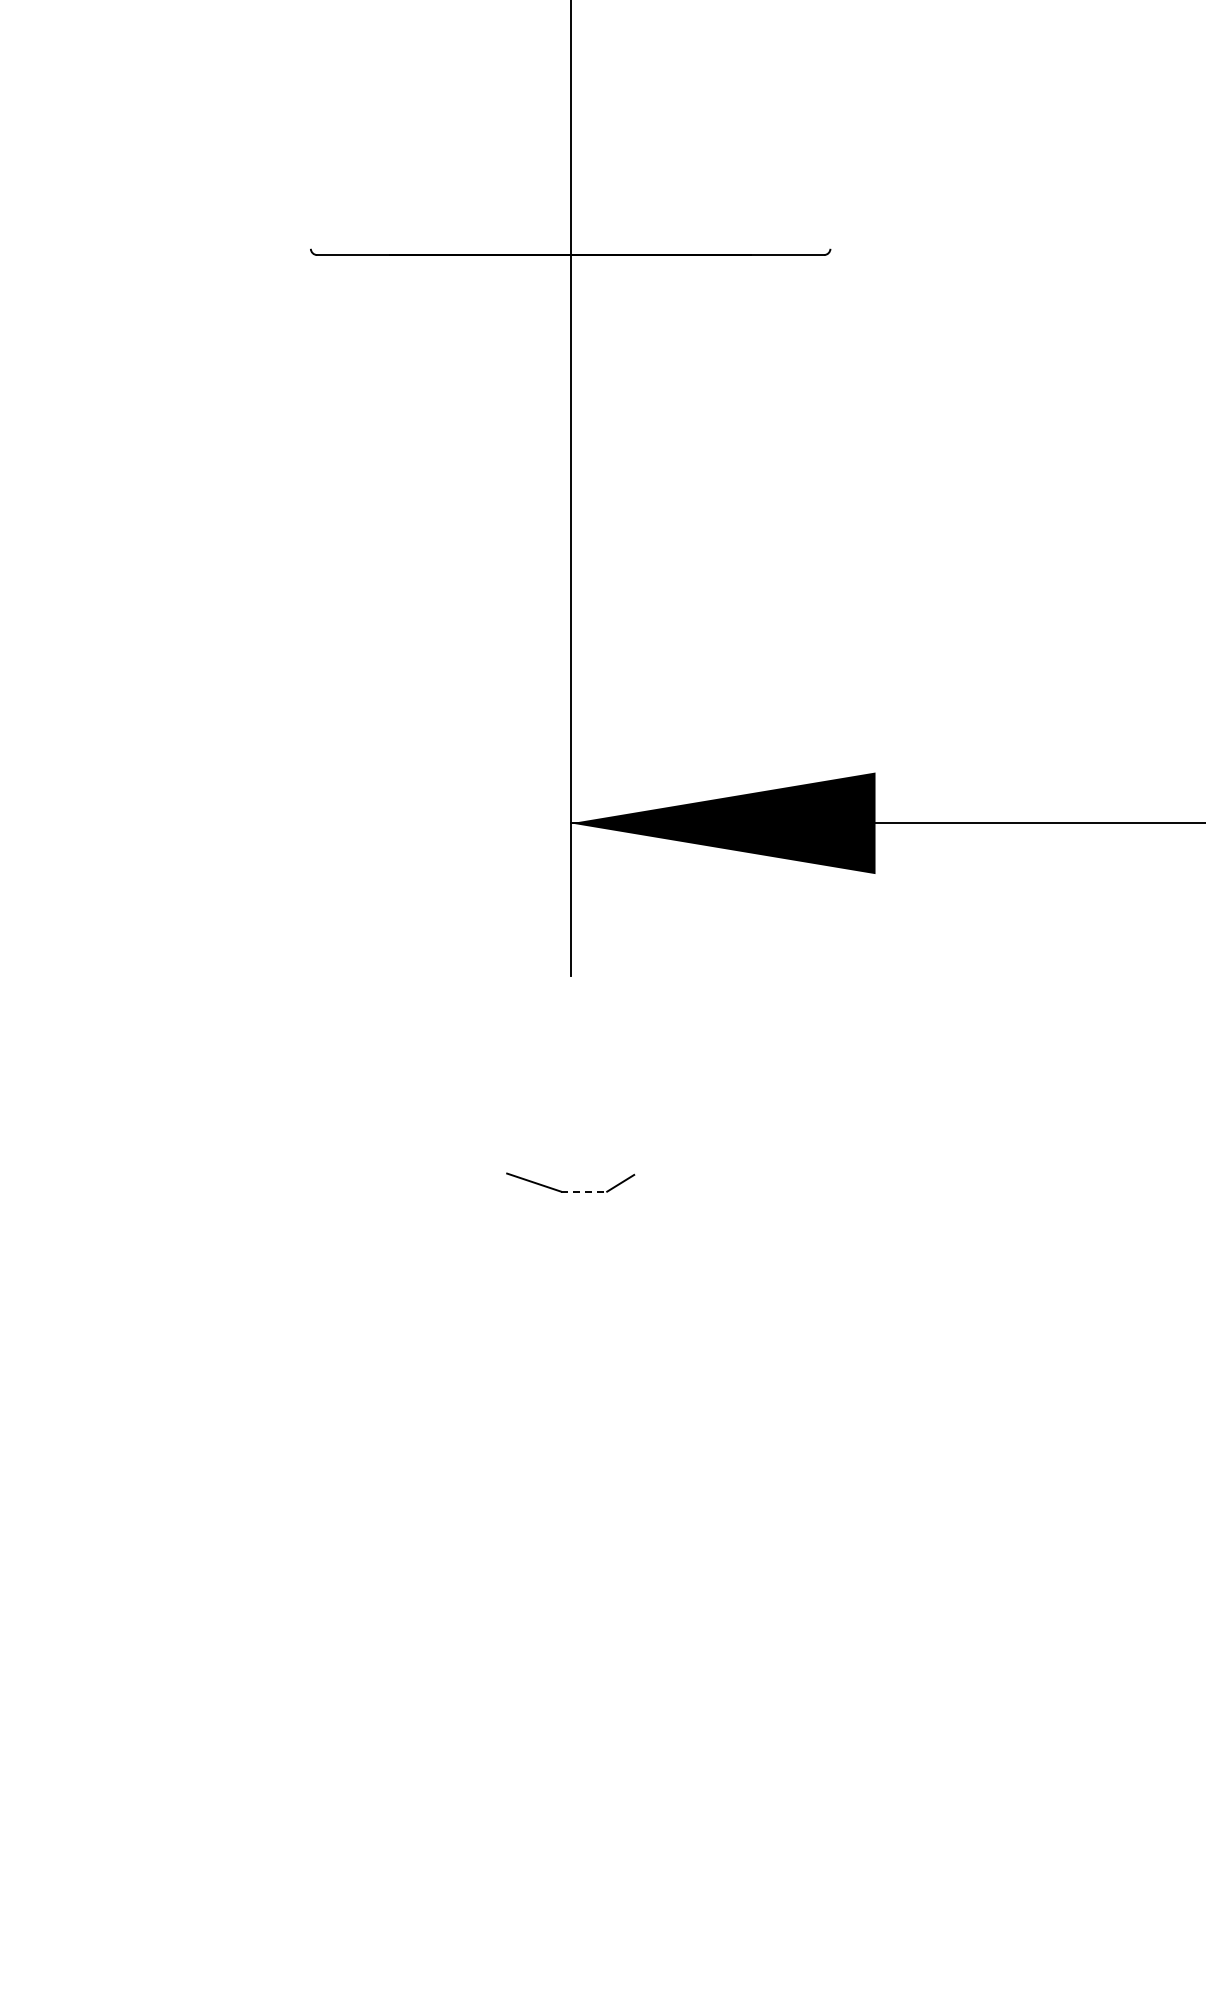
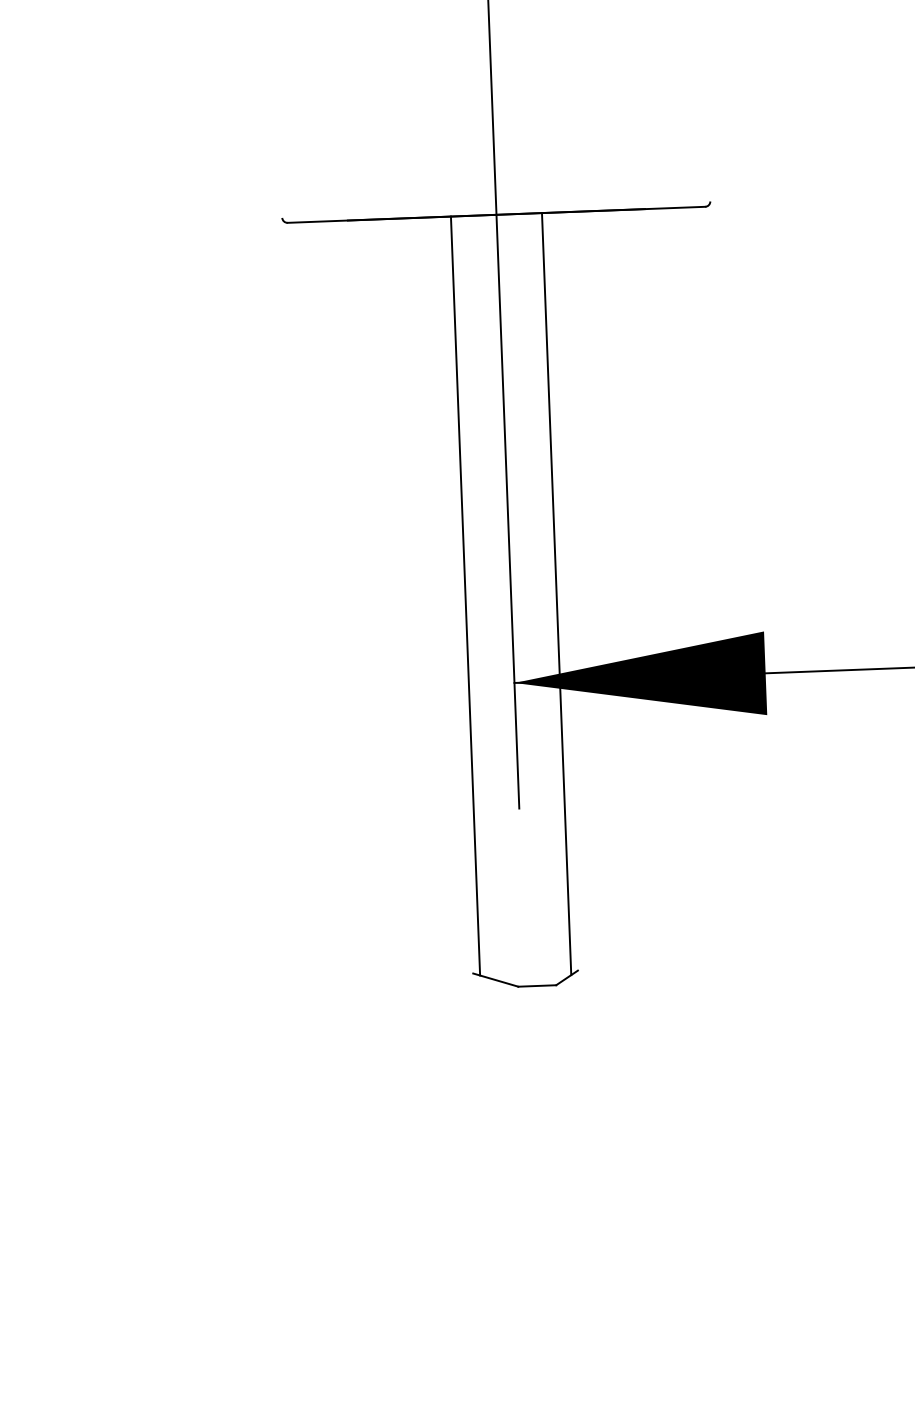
line: (515, 715) -> (465, 595), added
line: (625, 717) -> (556, 594), added
line: (584, 1191) -> (537, 985), dashed -> solid

